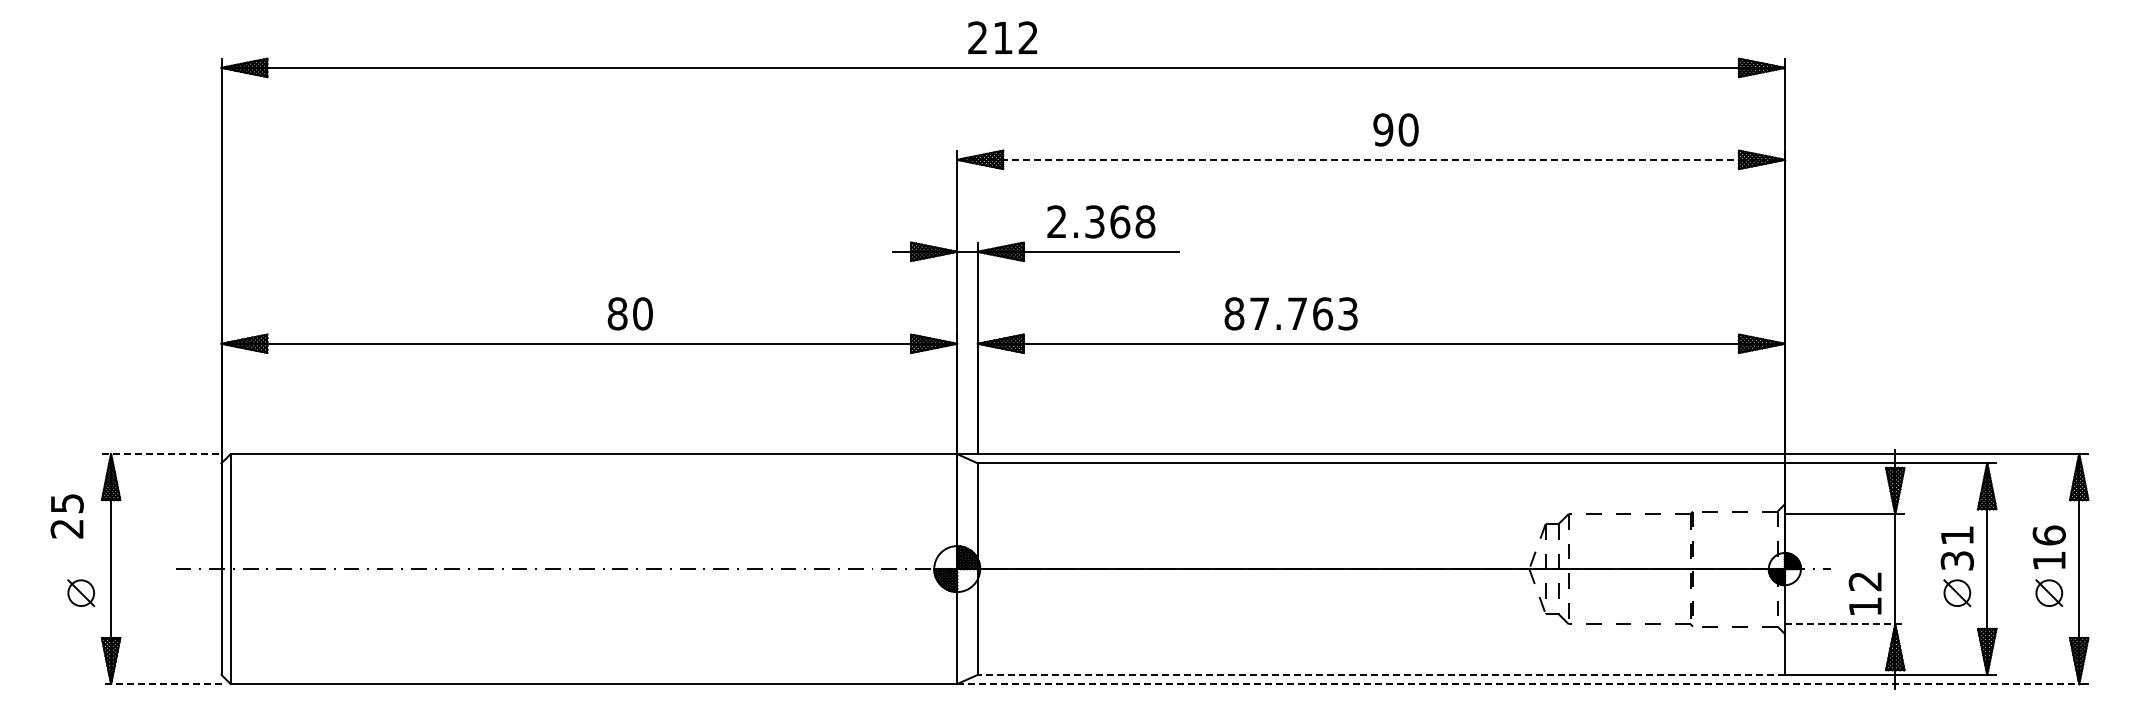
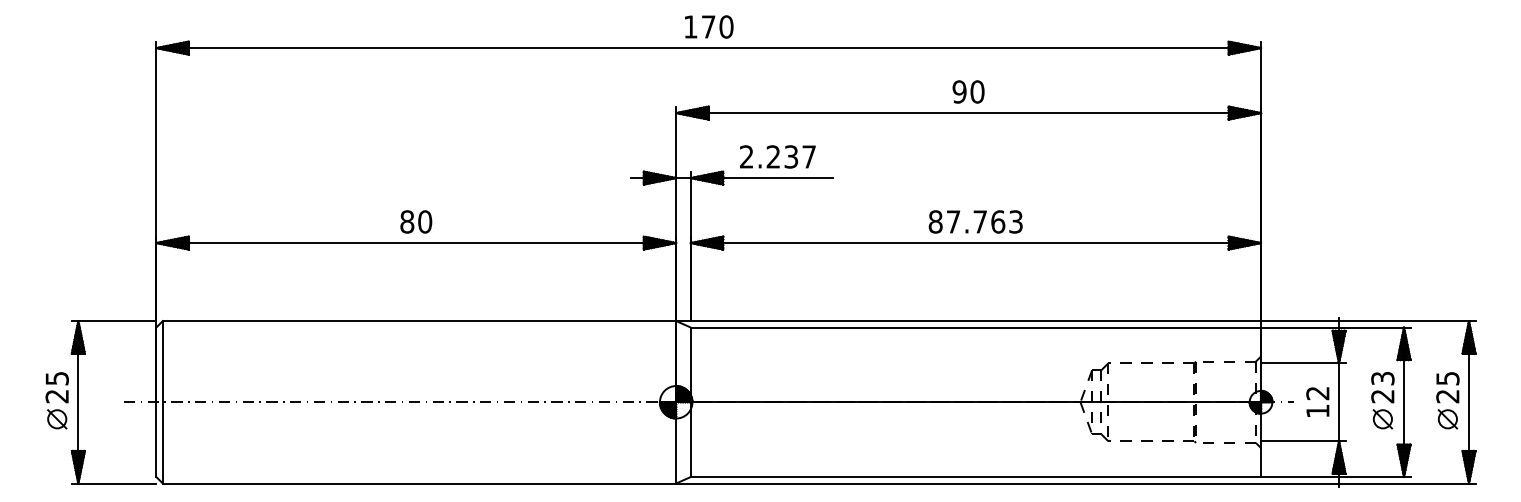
text: (1003, 37) -> (708, 26), 212 -> 170
text: (1395, 129) -> (968, 91), moved
line: (1371, 159) -> (968, 112), dashed -> solid
text: (1120, 221) -> (791, 156), 2.368 -> 2.237
text: (629, 313) -> (415, 221), moved
text: (1290, 313) -> (975, 221), moved
line: (161, 454) -> (113, 321), dashed -> solid
text: (66, 516) -> (56, 387), moved
text: (2048, 547) -> (1447, 387), 16 -> 25
text: (1956, 548) -> (1382, 387), 31 -> 23
text: (1864, 593) -> (1317, 401), moved
line: (1844, 624) -> (1303, 441), dashed -> solid
line: (1381, 674) -> (976, 476), dashed -> solid
line: (161, 684) -> (113, 483), dashed -> solid
line: (1518, 684) -> (1072, 483), dashed -> solid

